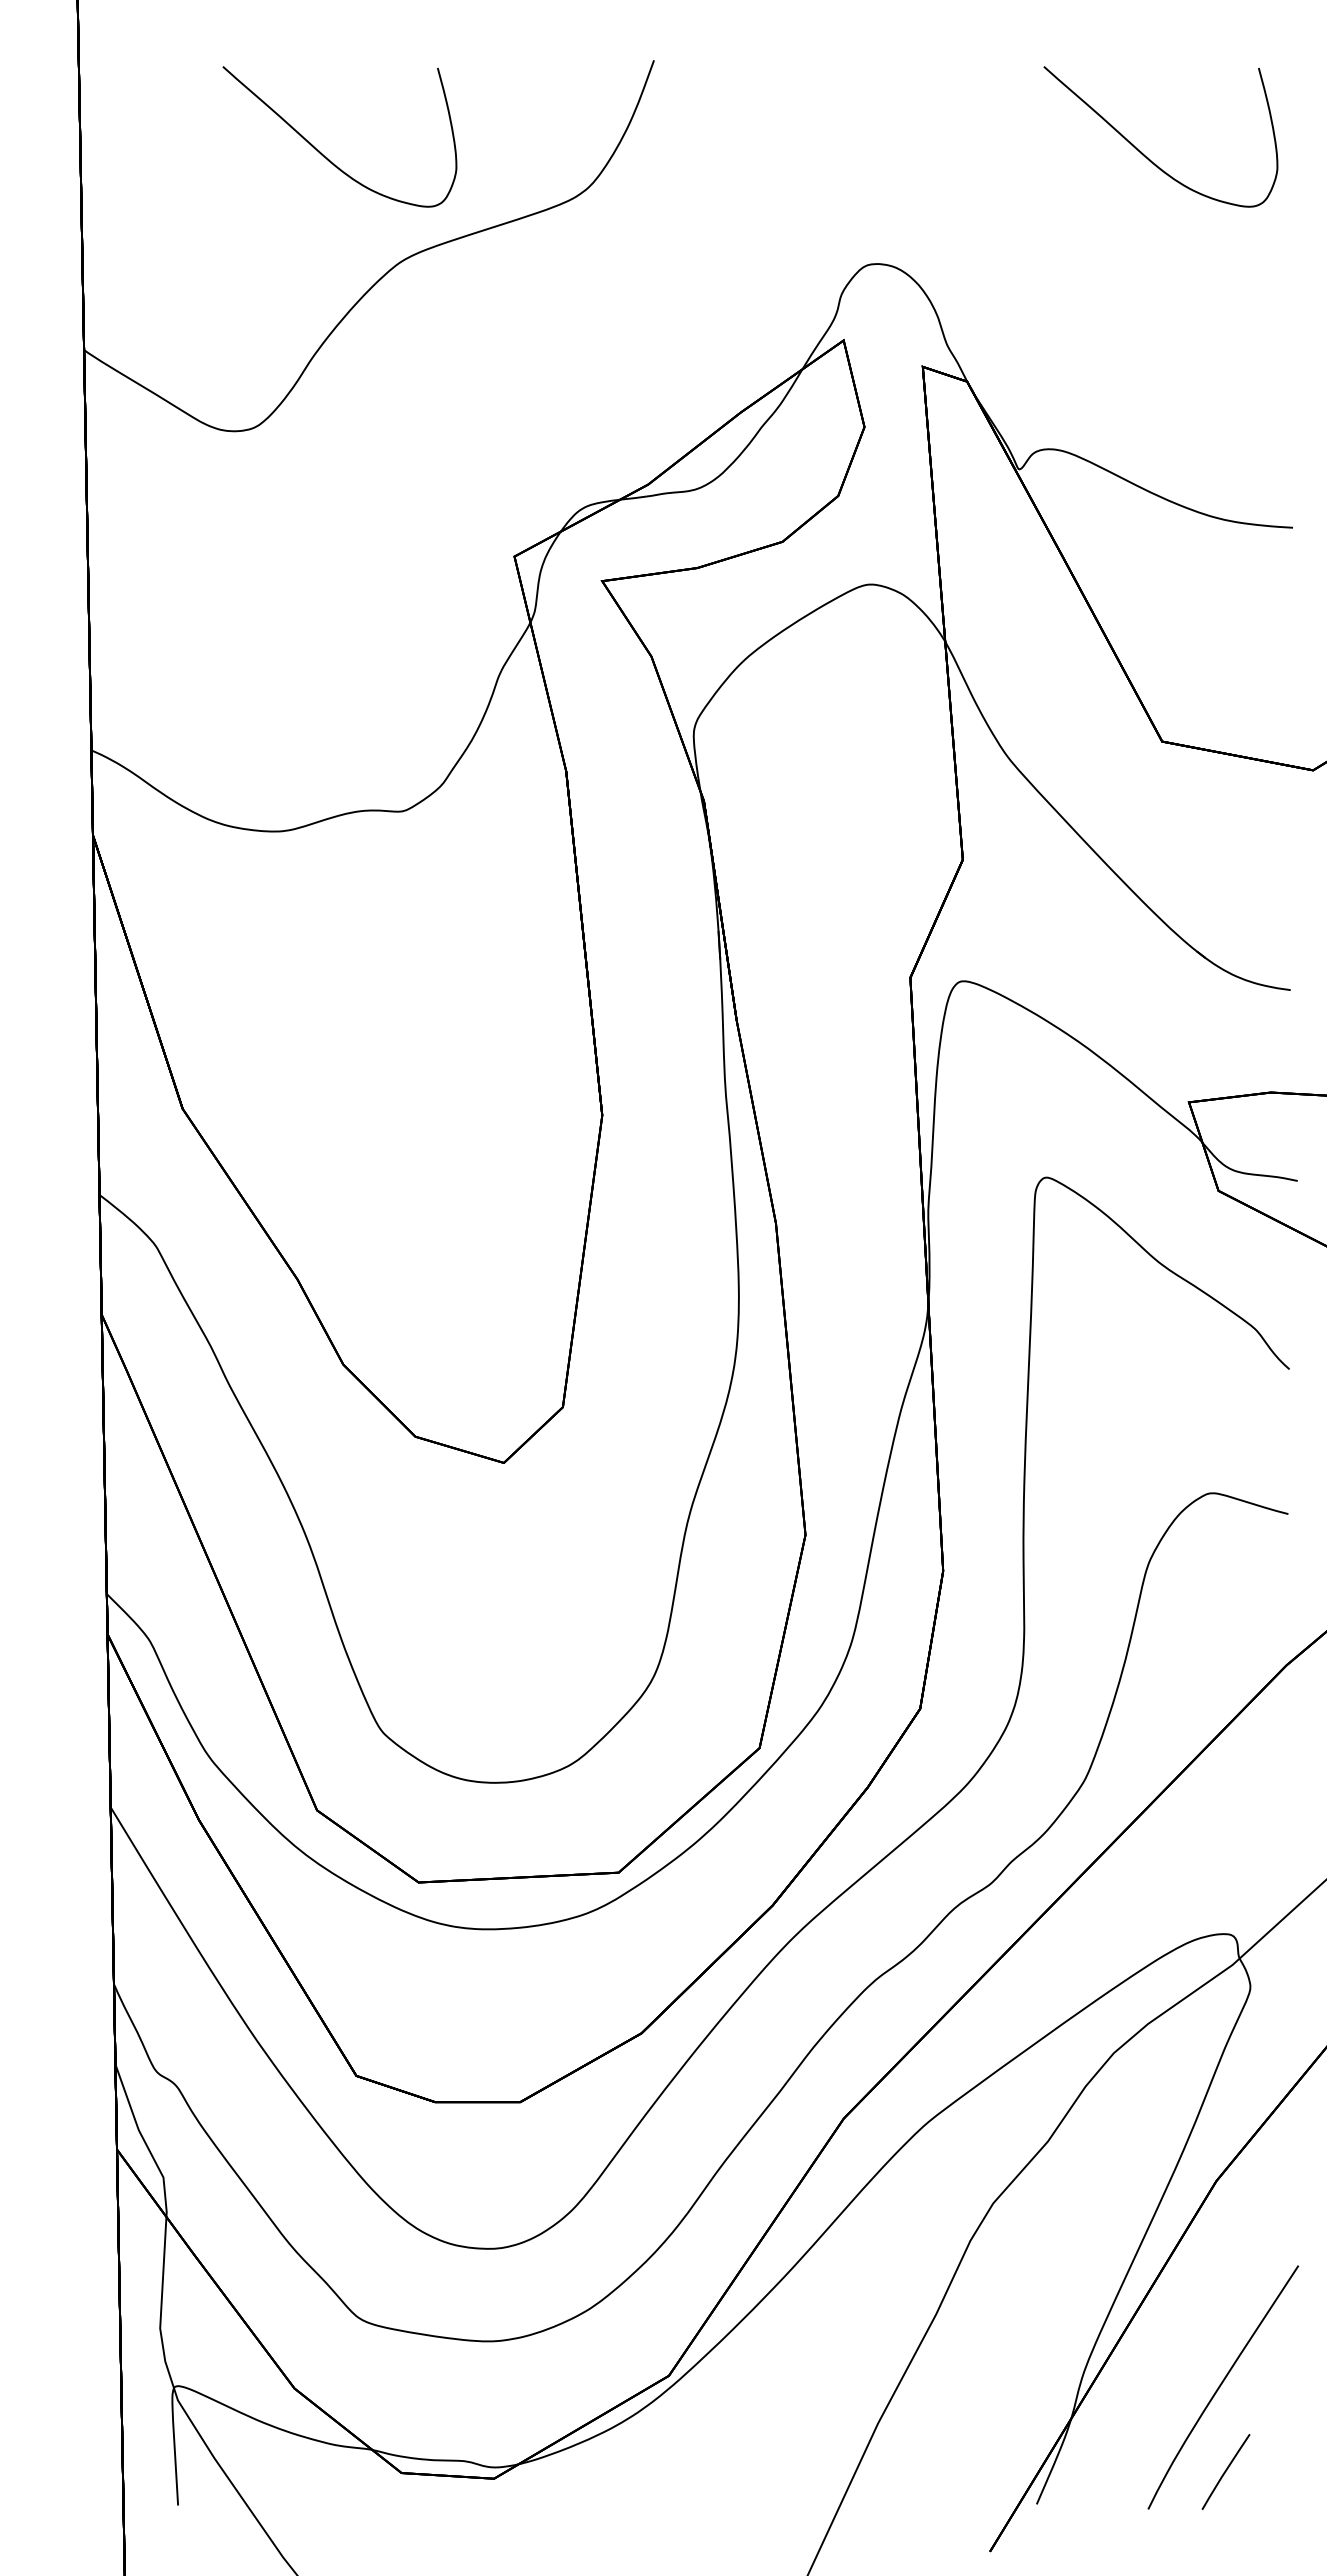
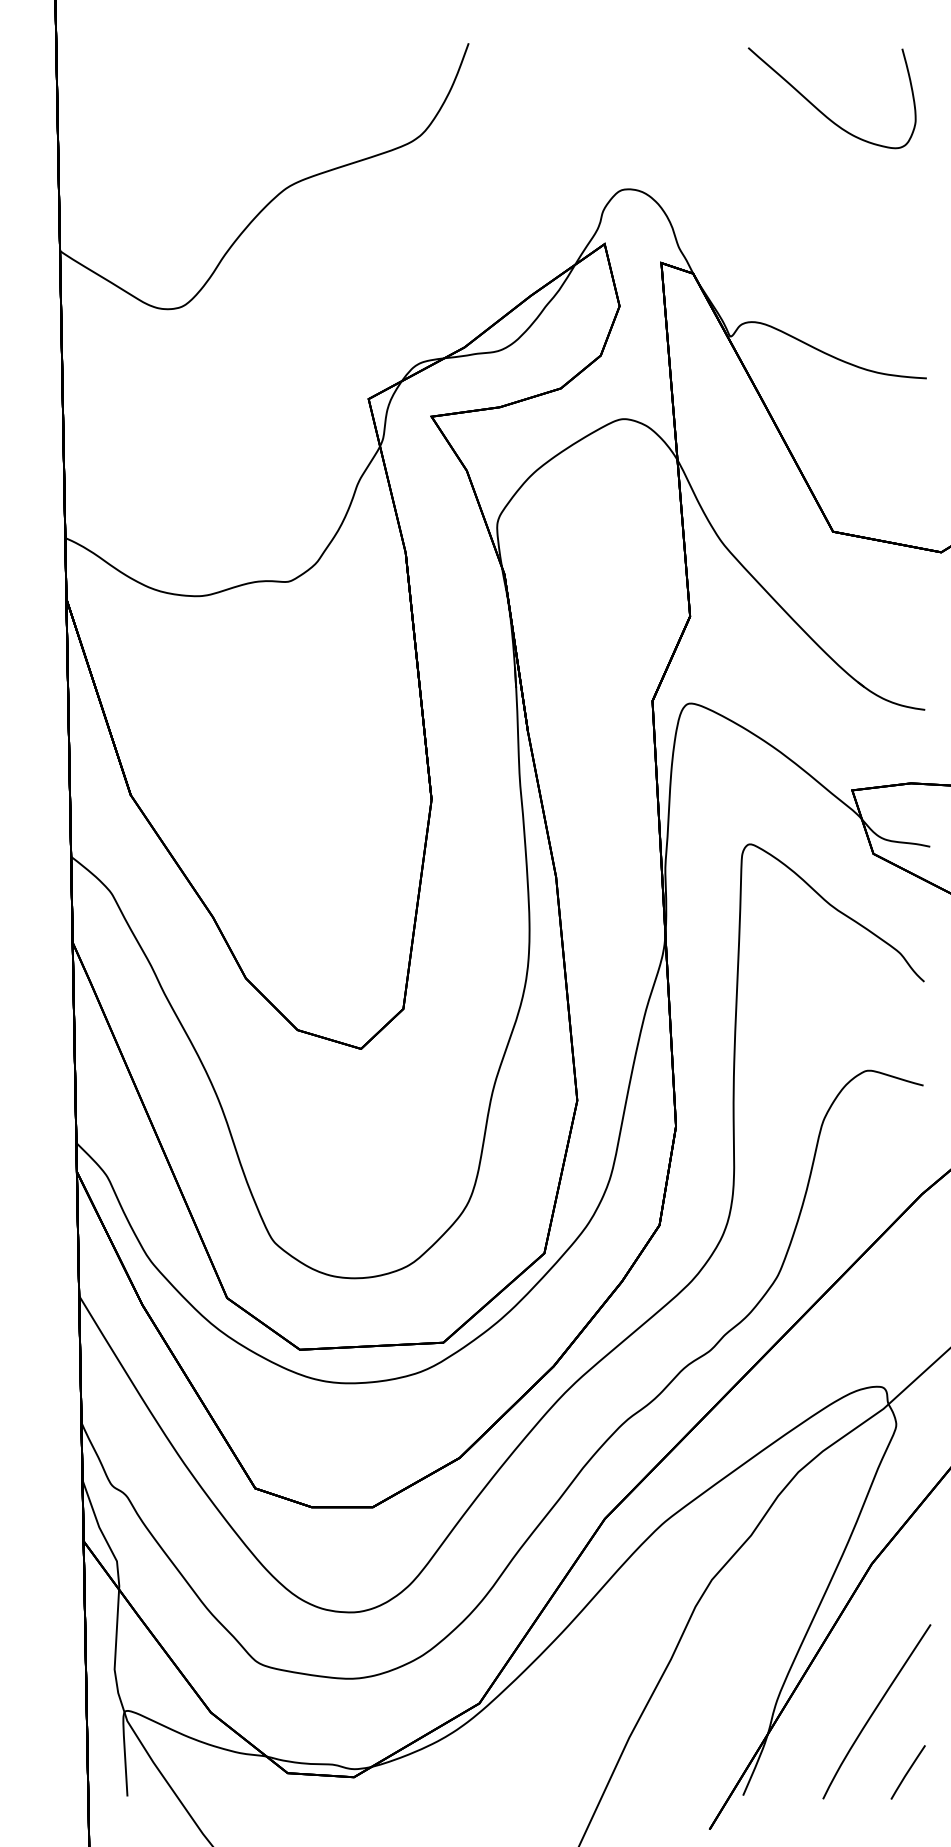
curve: (322, 153) -> (231, 110), removed
line: (1225, 2471) -> (907, 1772), moved

